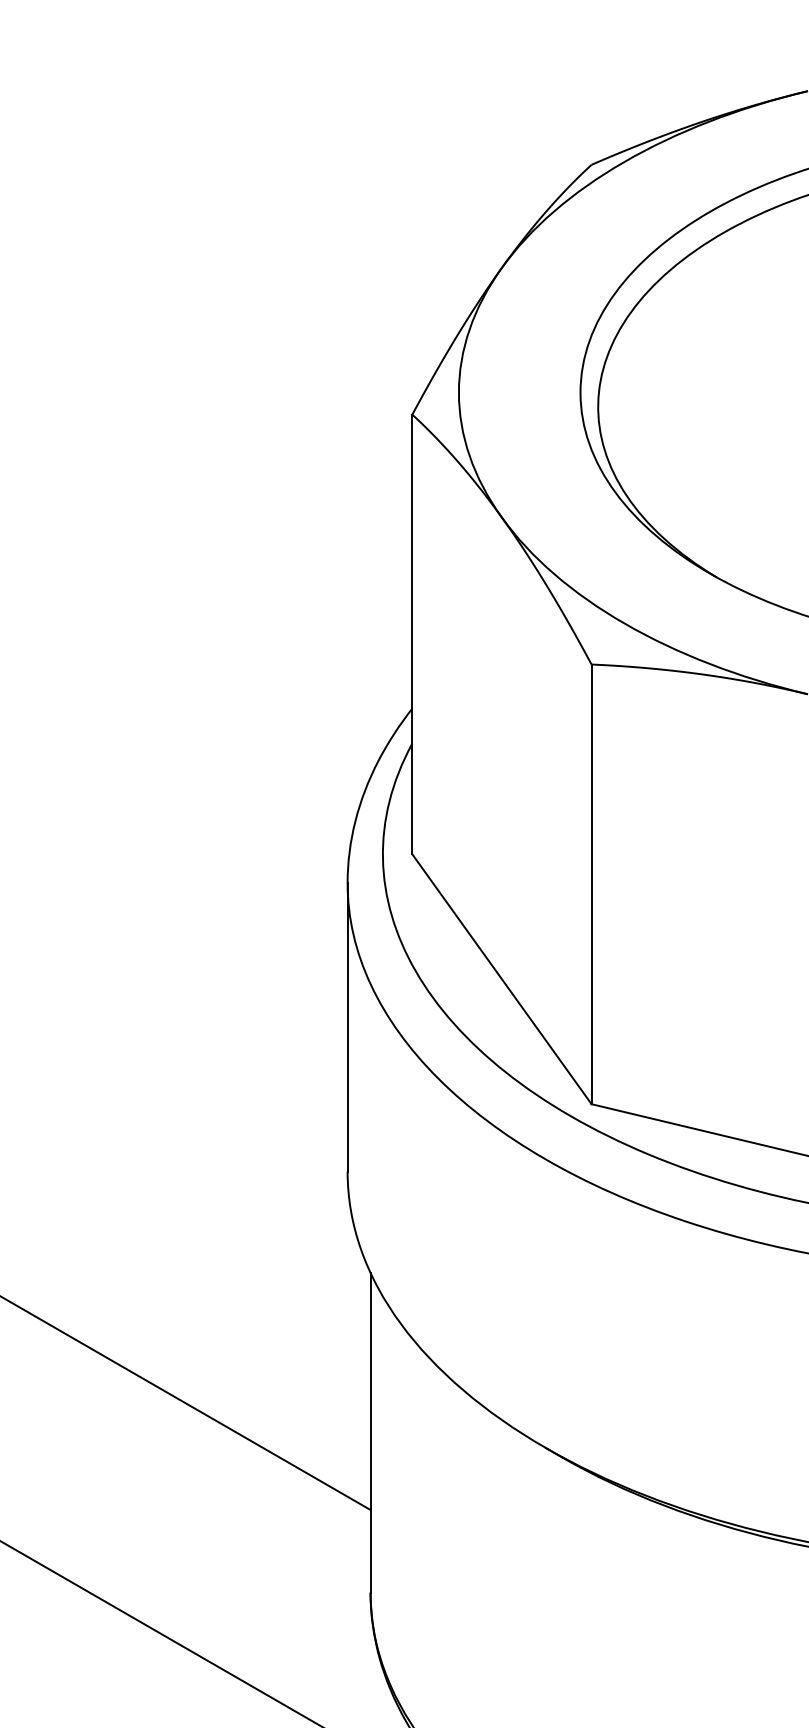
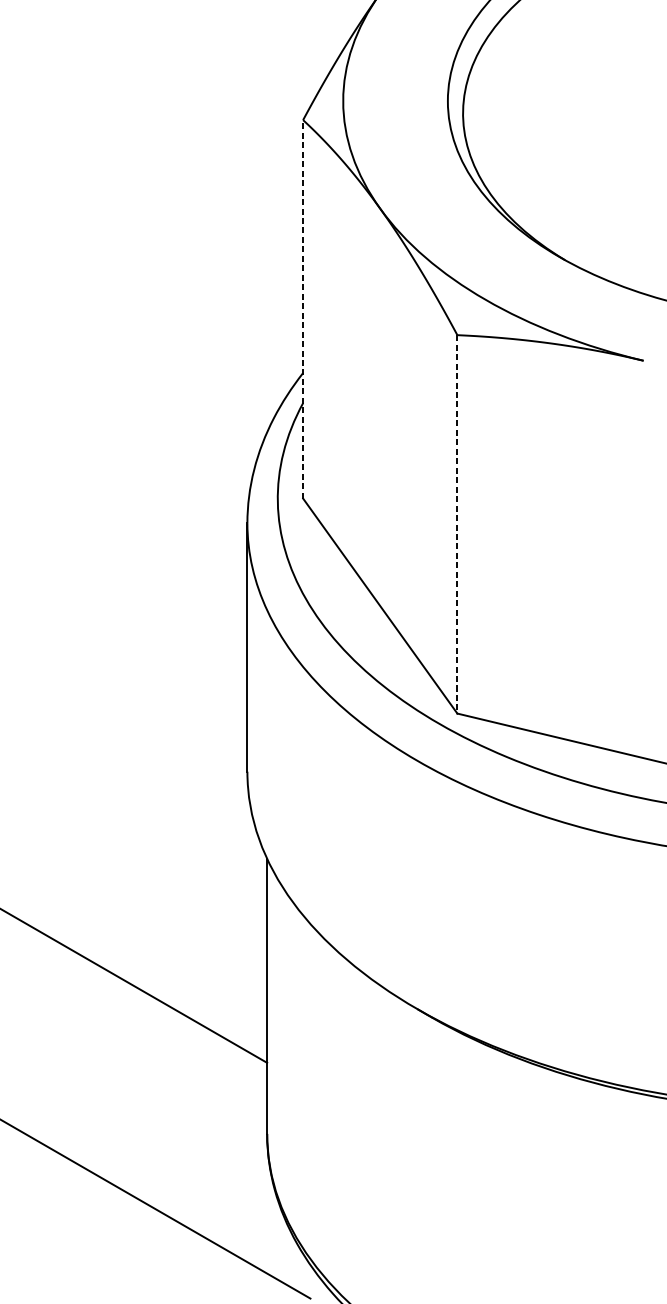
line: (412, 634) -> (303, 309), solid -> dashed
line: (591, 884) -> (457, 524), solid -> dashed

